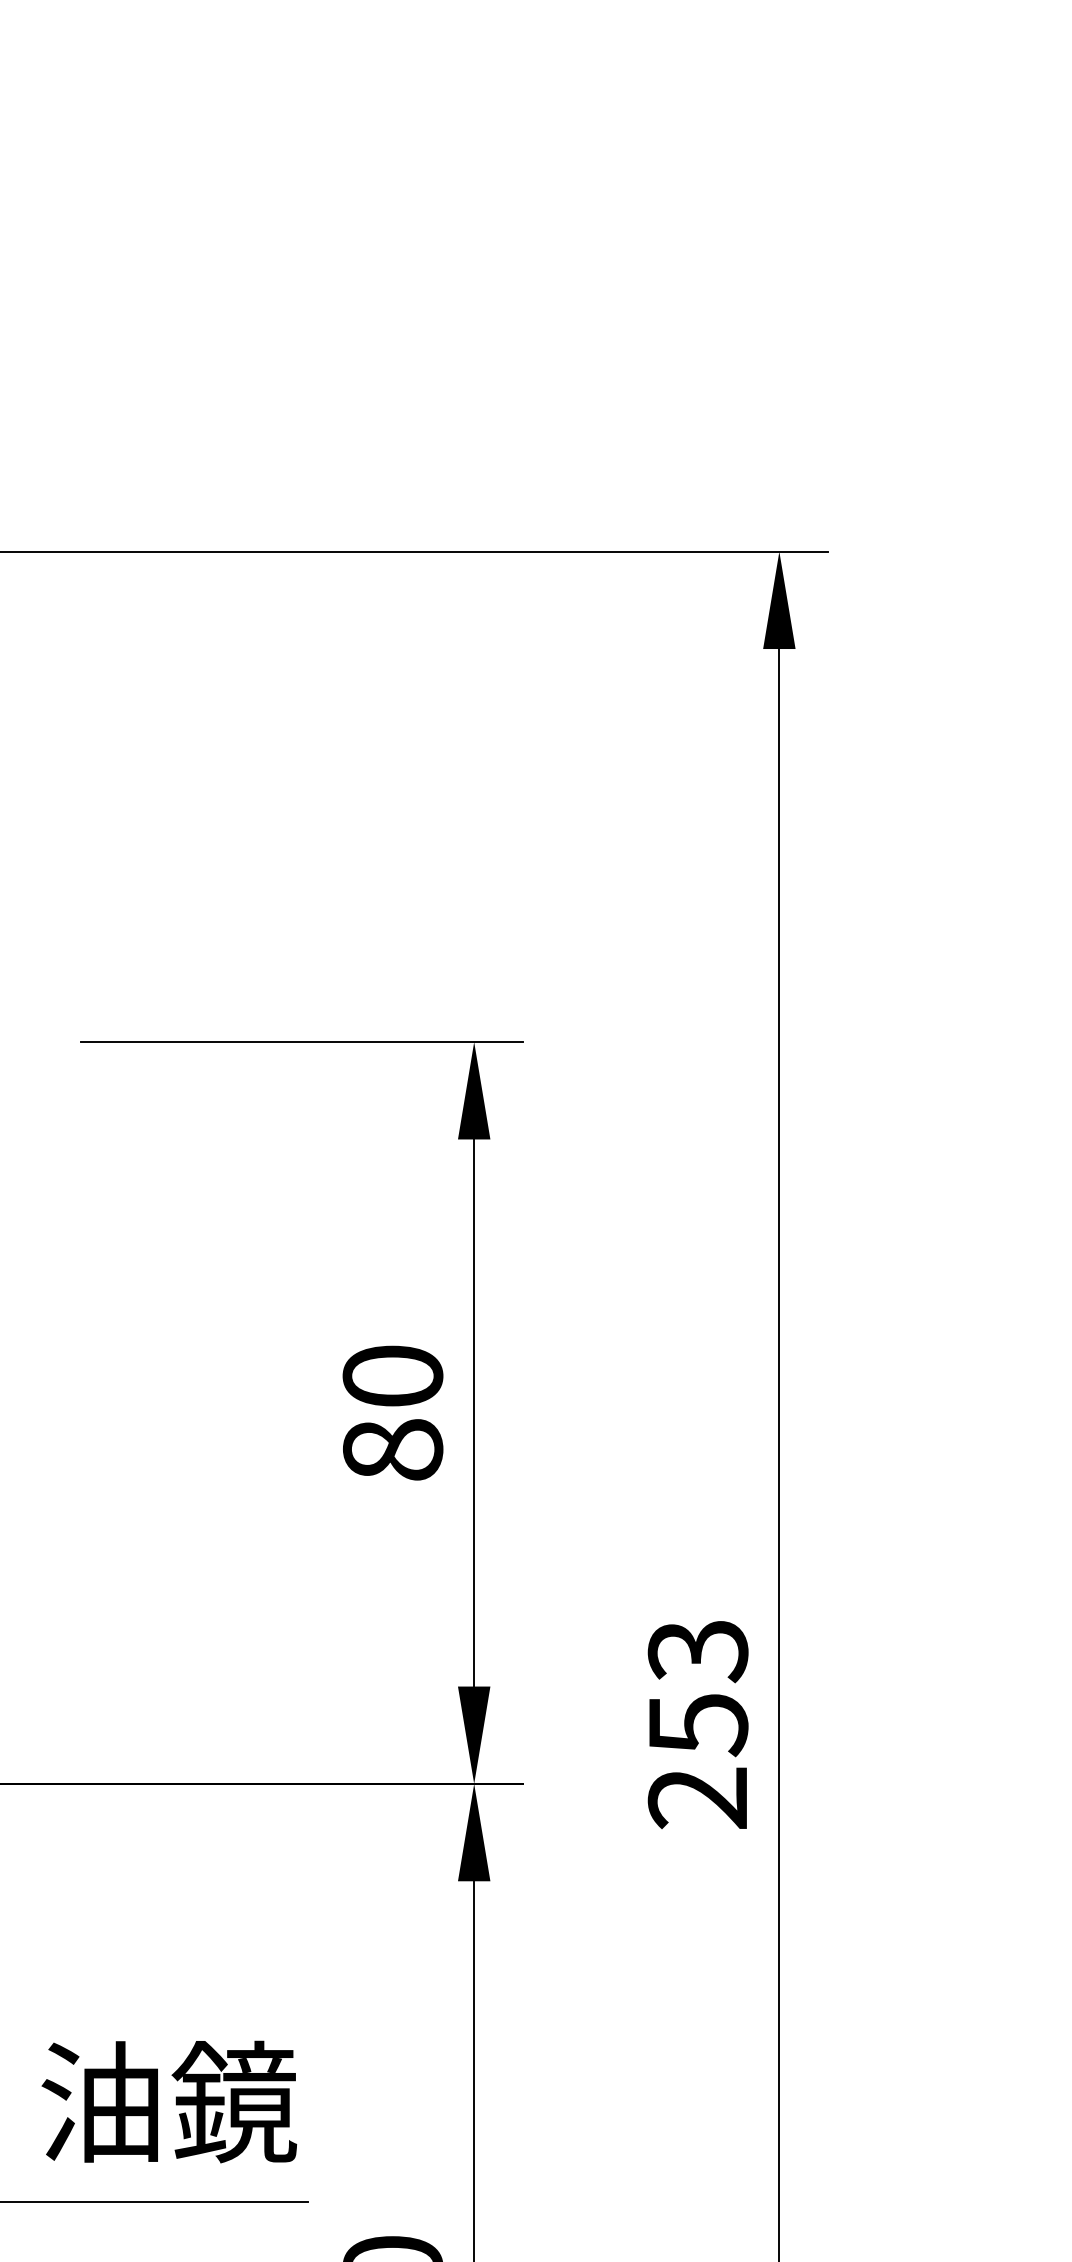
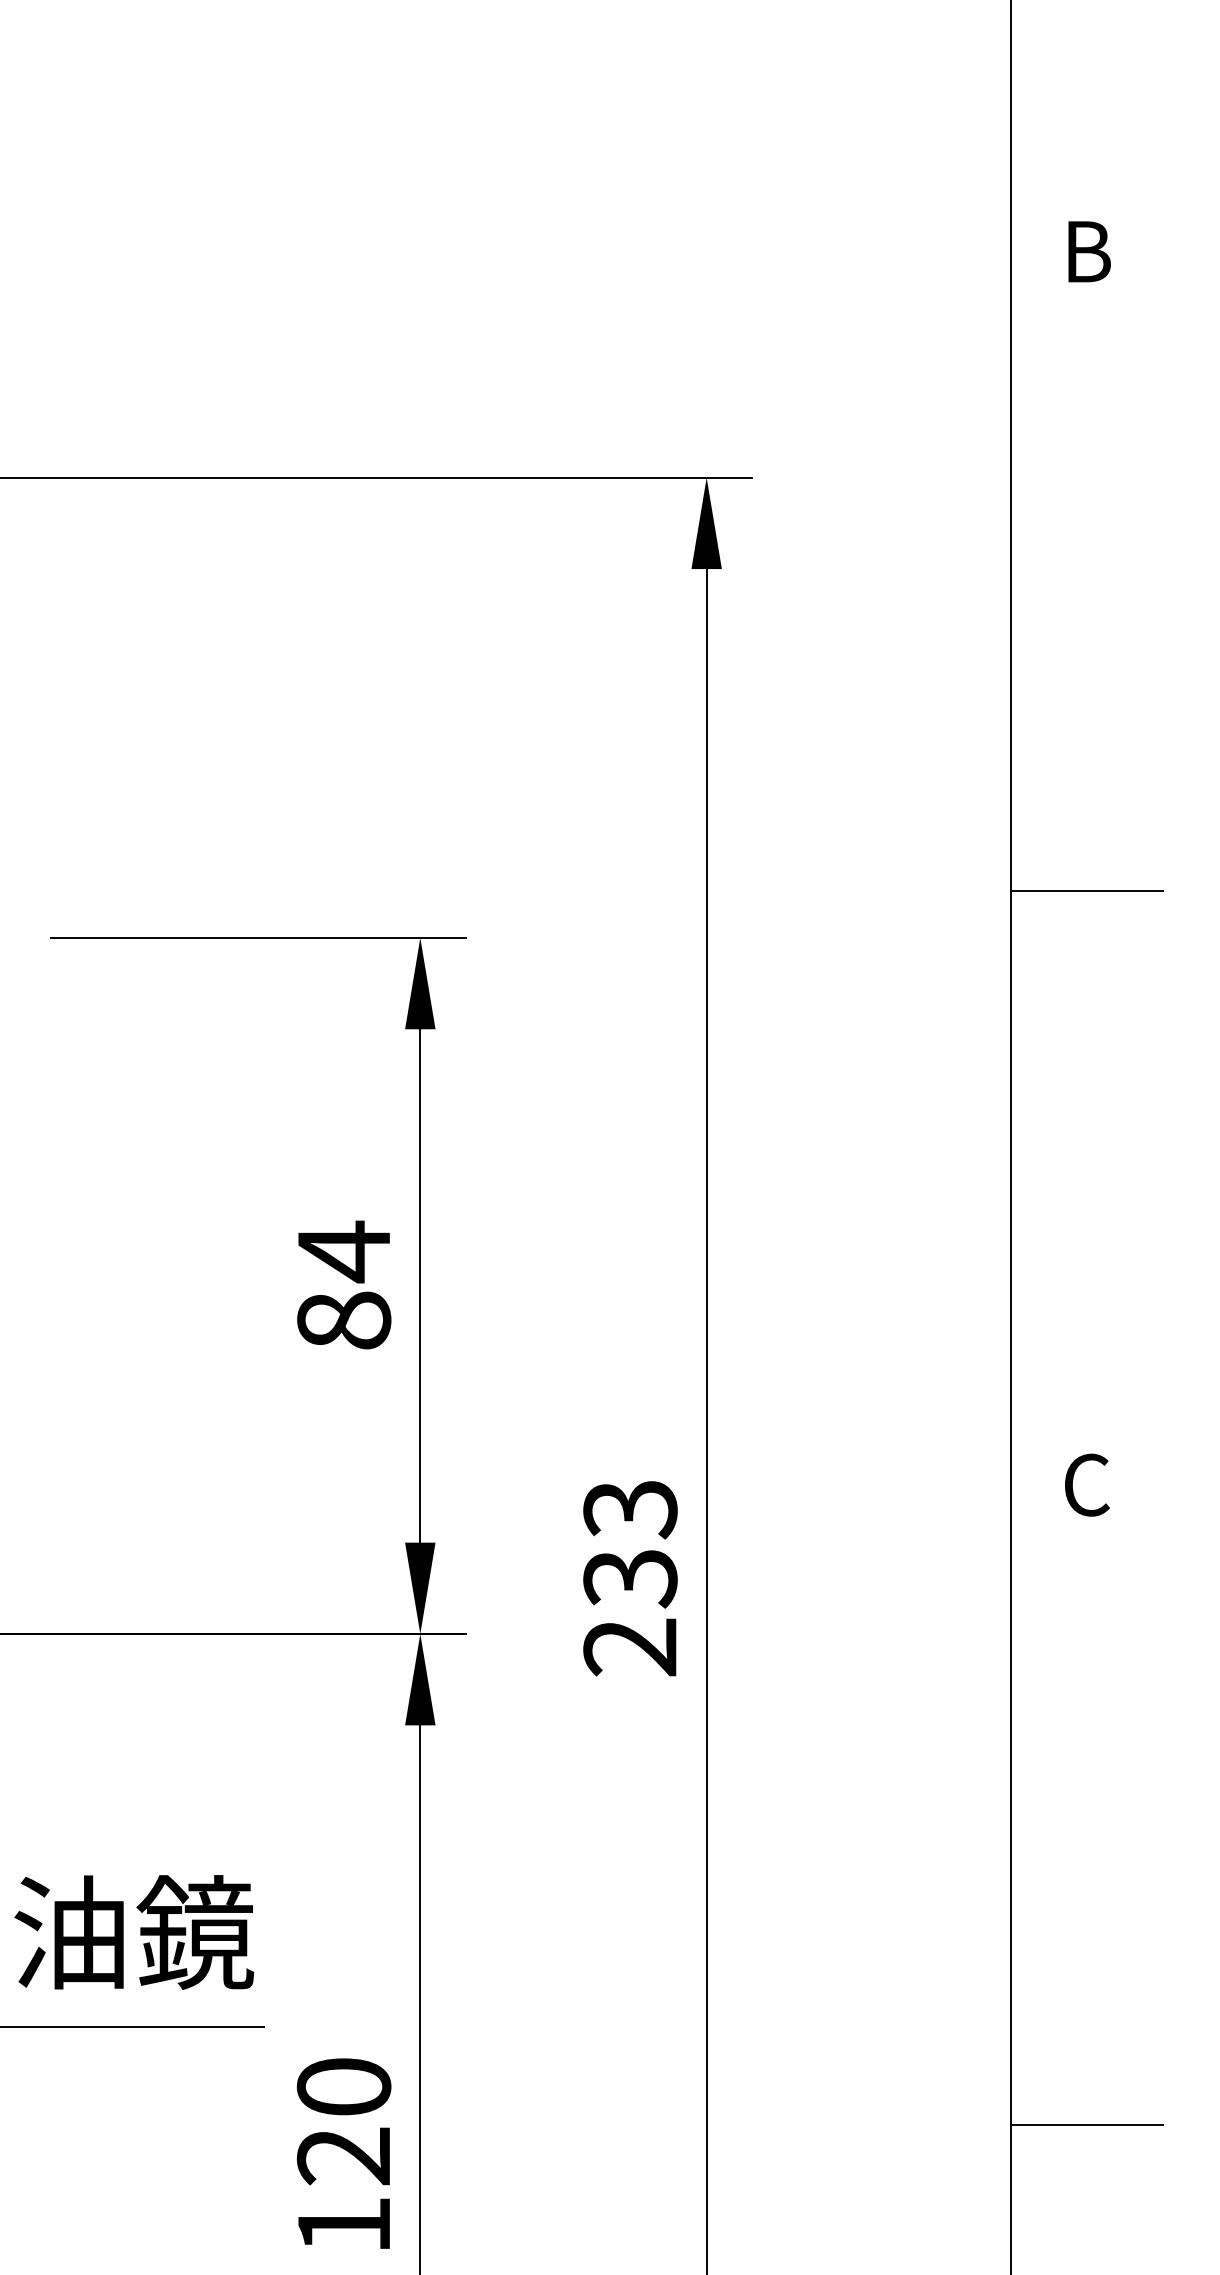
text: (392, 1376) -> (343, 1251), 80 -> 84
text: (698, 1725) -> (630, 1579), 253 -> 233

